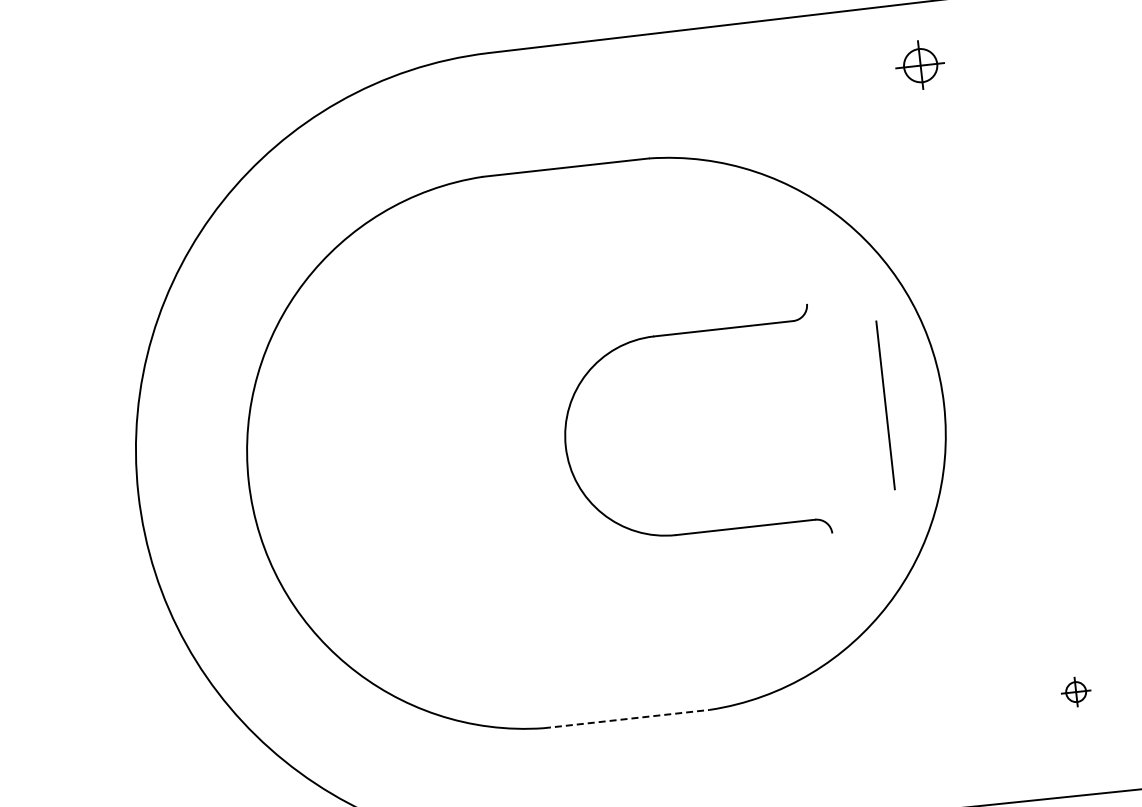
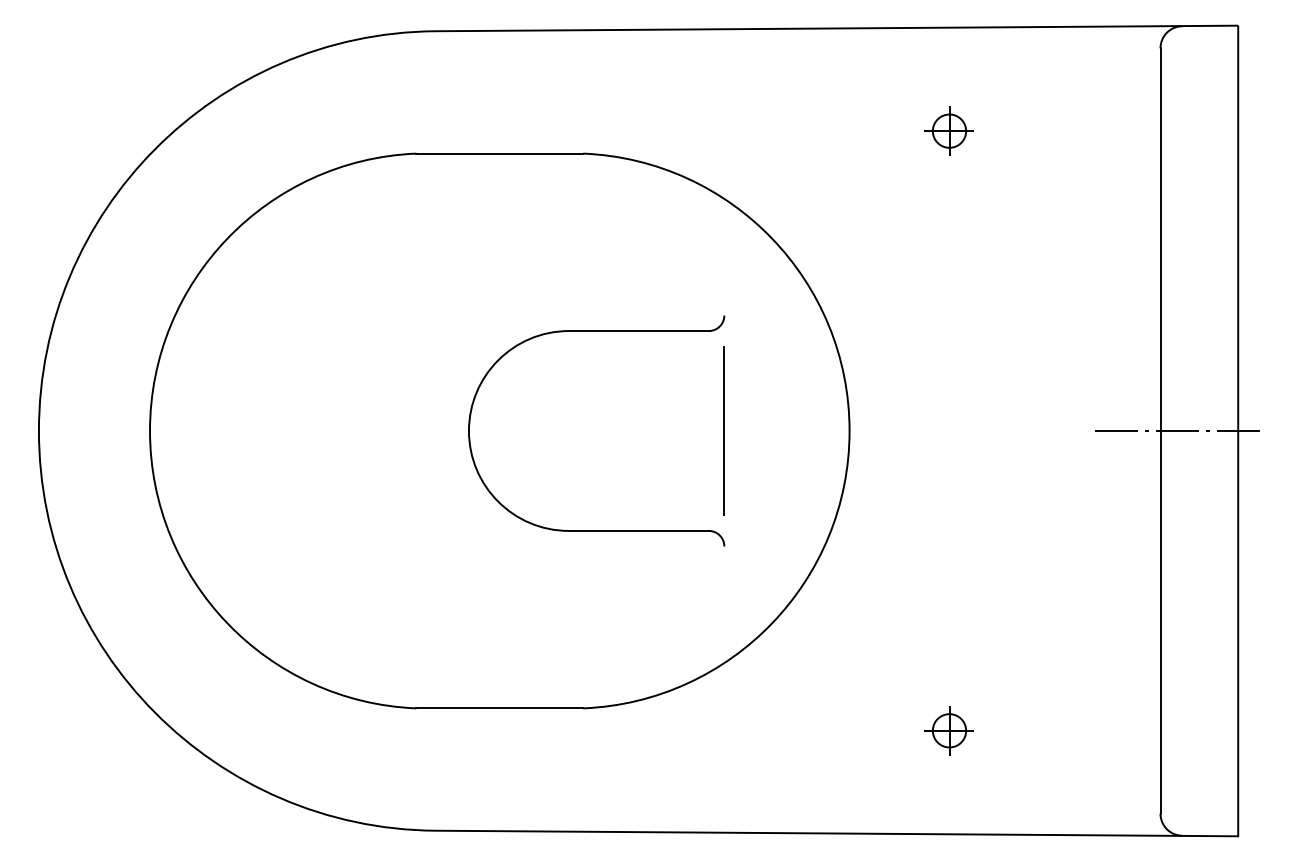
part: (919, 65) -> (948, 130), moved
line: (884, 404) -> (723, 430), moved
part: (1075, 691) -> (948, 730), size x1.67
line: (627, 719) -> (500, 708), dashed -> solid

